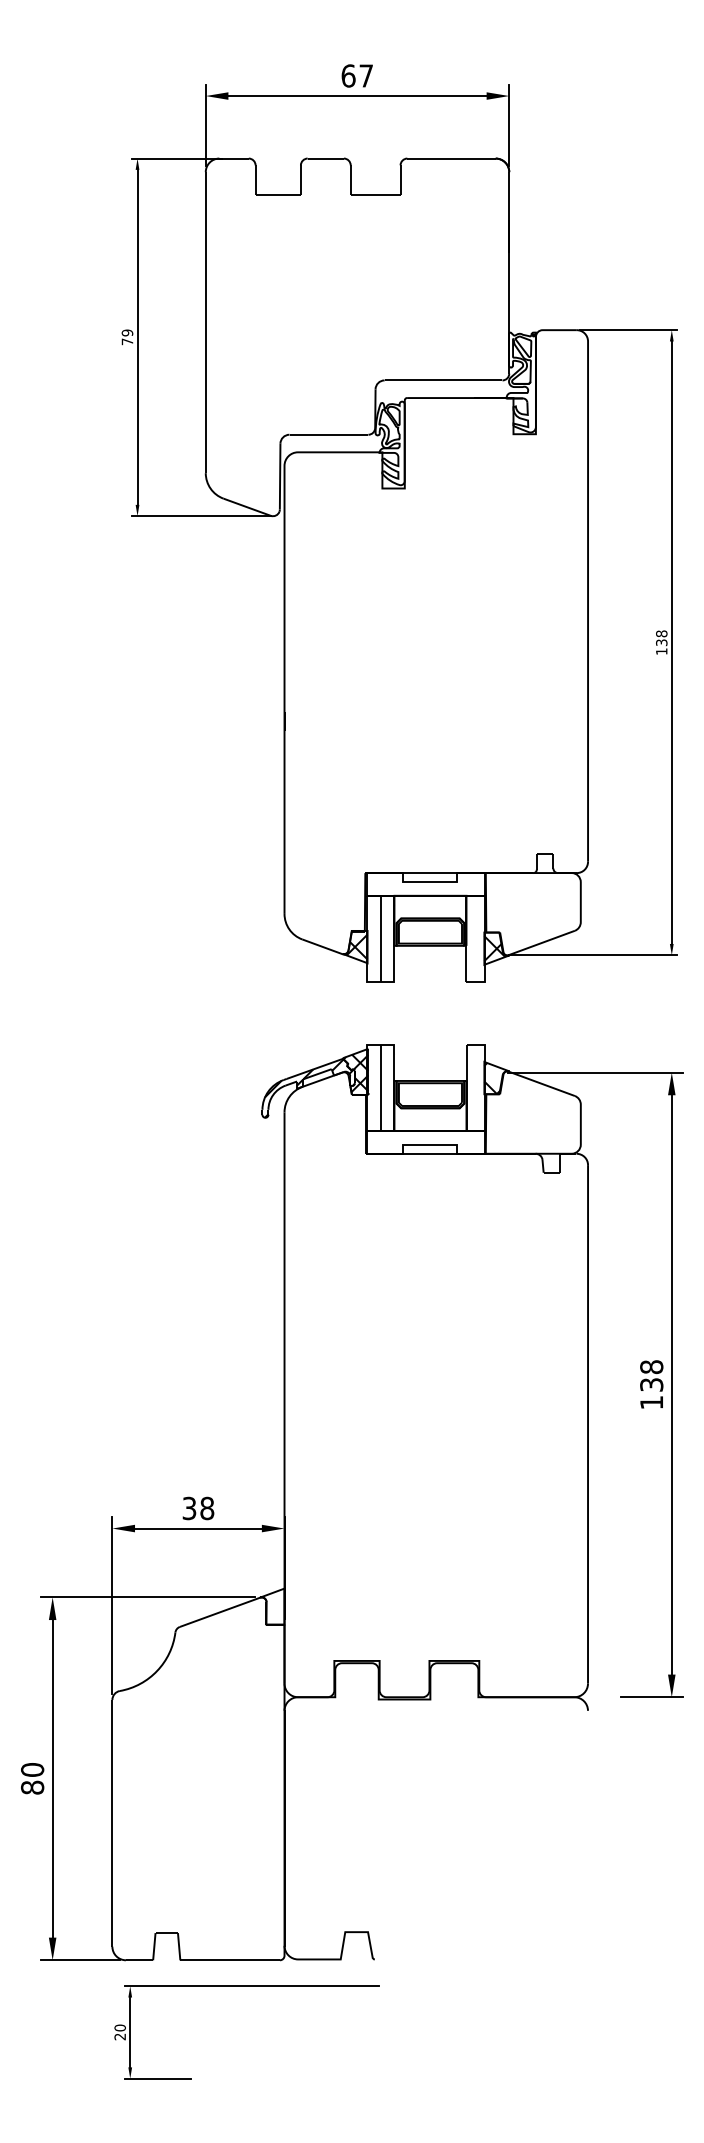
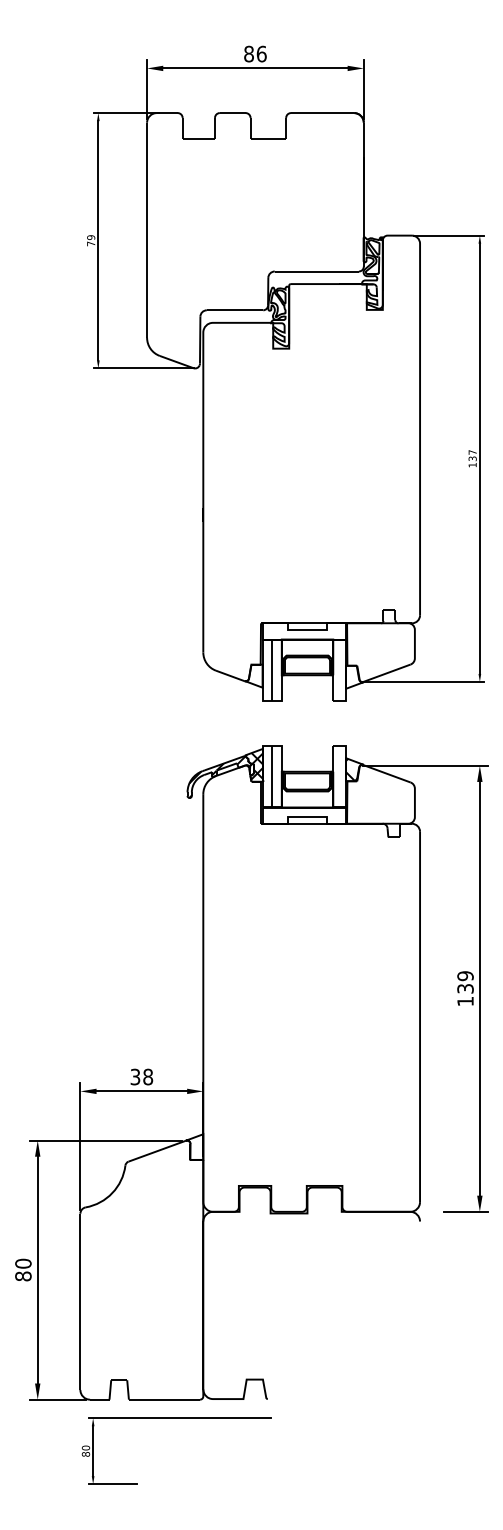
text: (357, 75) -> (255, 53), 67 -> 86
text: (661, 633) -> (472, 452), 138 -> 137
hatch: (356, 946) -> (254, 675), removed
hatch: (494, 948) -> (353, 677), removed
text: (651, 1367) -> (465, 976), 138 -> 139
text: (119, 2036) -> (85, 1454), 20 -> 80

